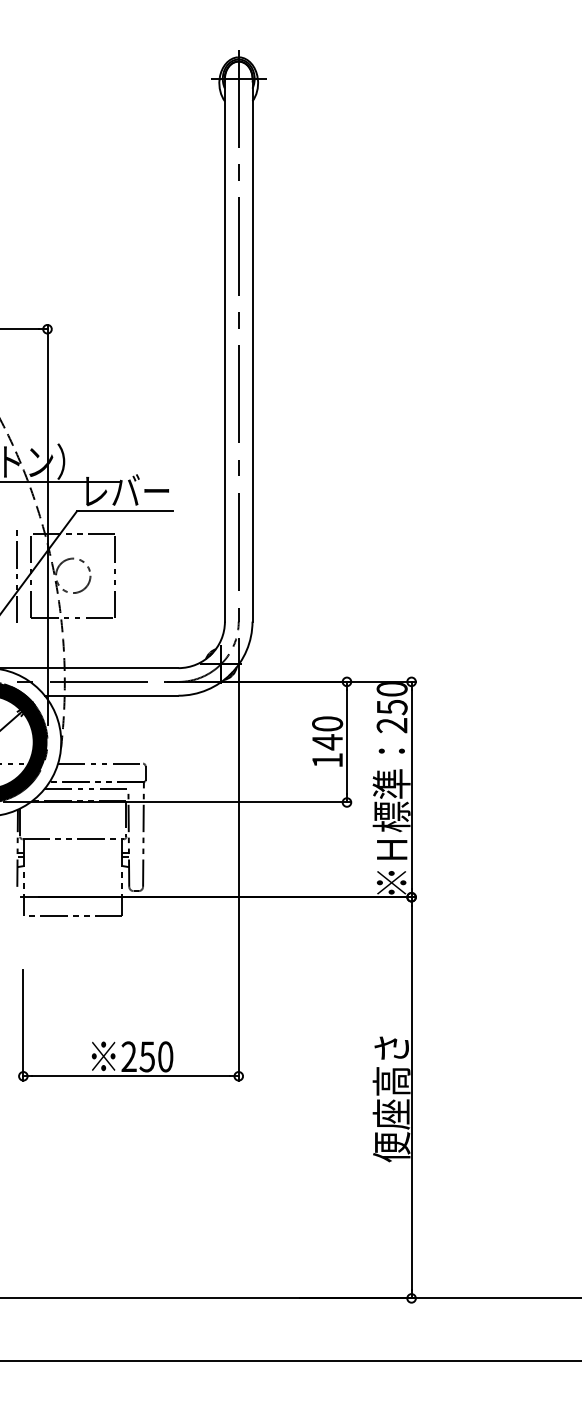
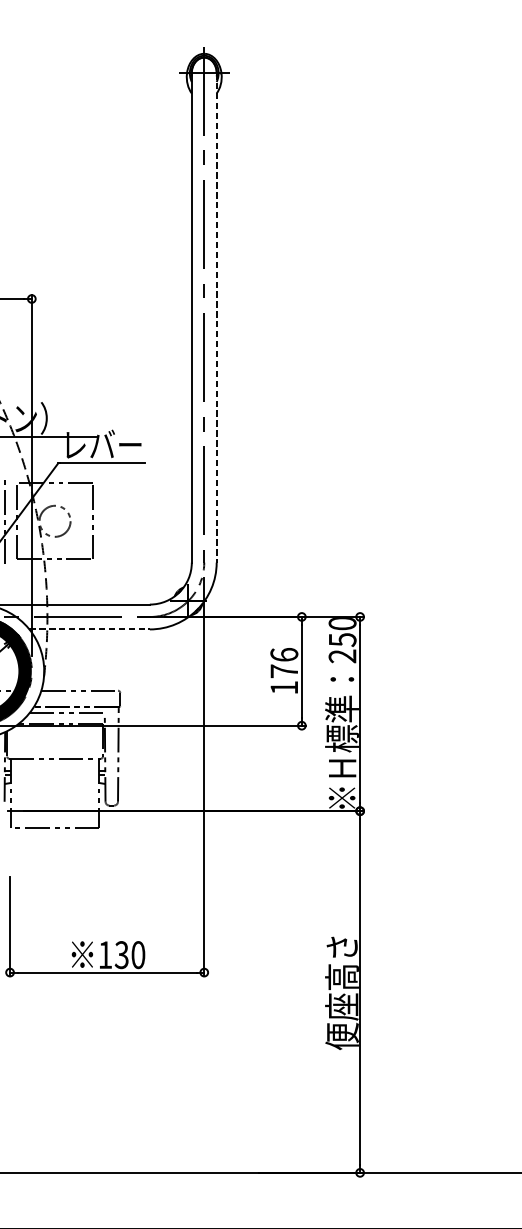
line: (252, 350) -> (216, 318), solid -> dashed
line: (111, 695) -> (89, 629), solid -> dashed
text: (327, 733) -> (284, 663), 140 -> 176
text: (137, 1056) -> (112, 954), 250 -> 130

